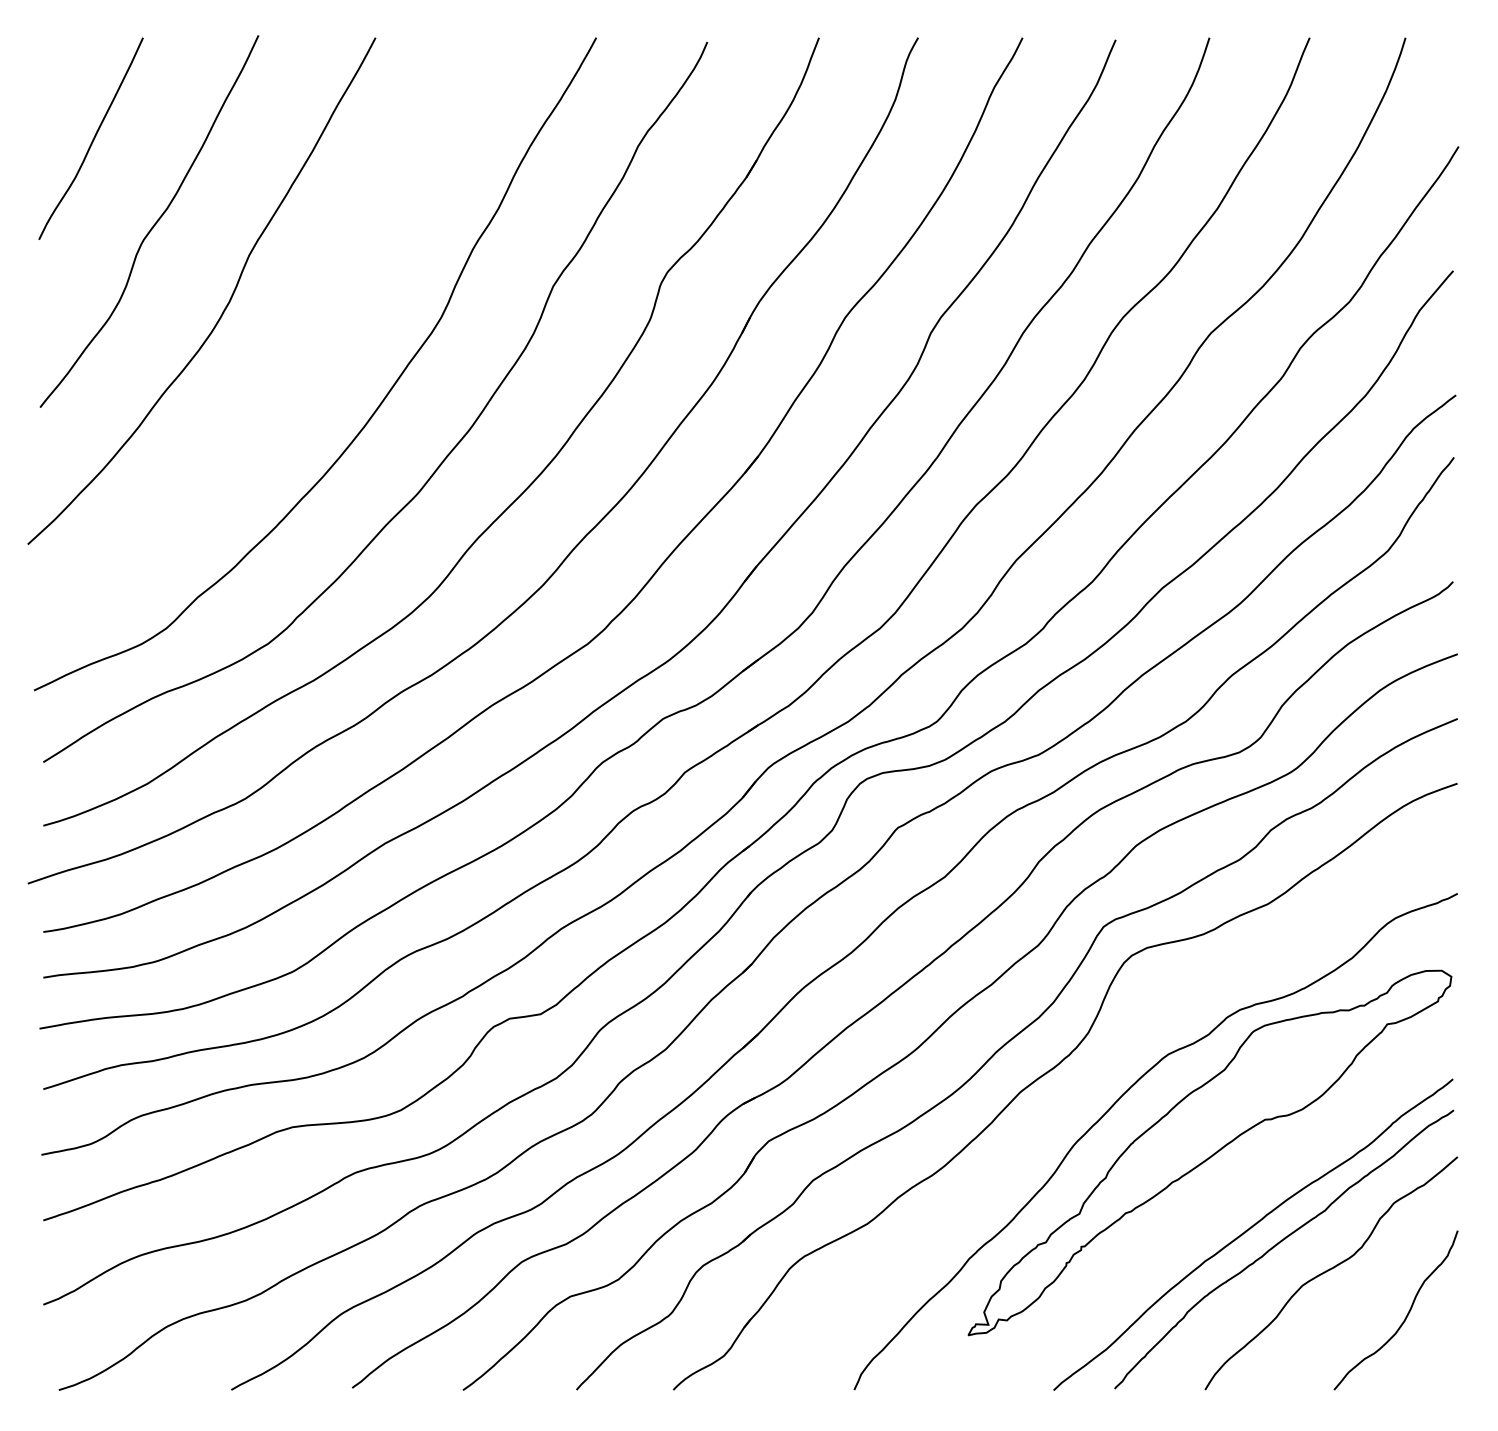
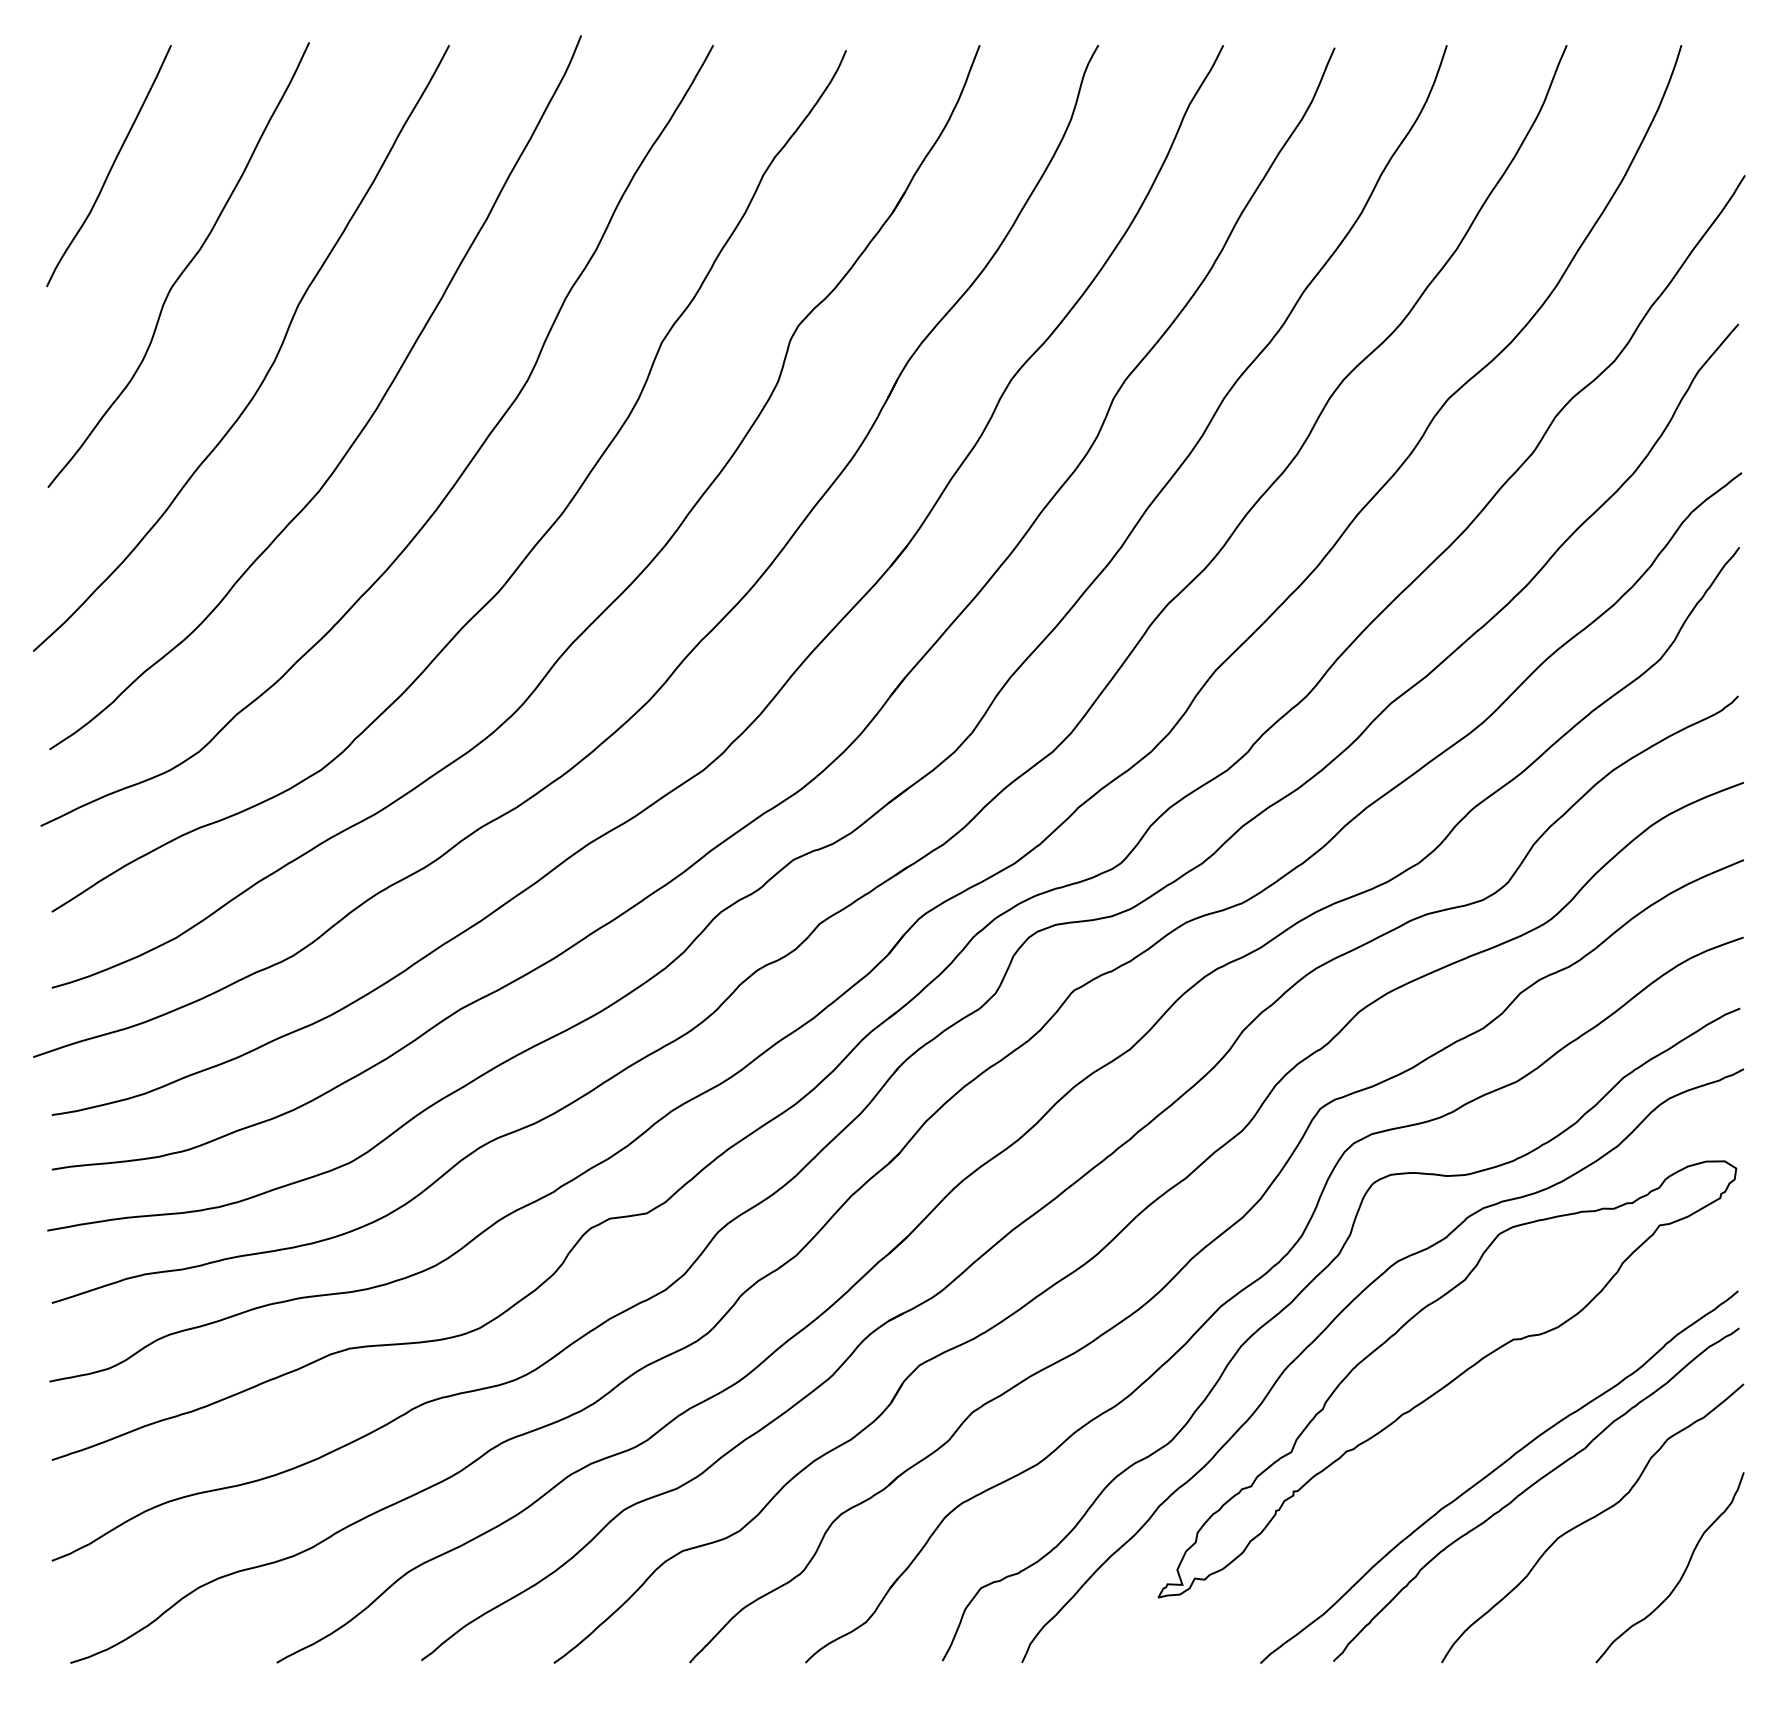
curve: (304, 355) -> (364, 425), added
curve: (1087, 1081) -> (1300, 1293), added

